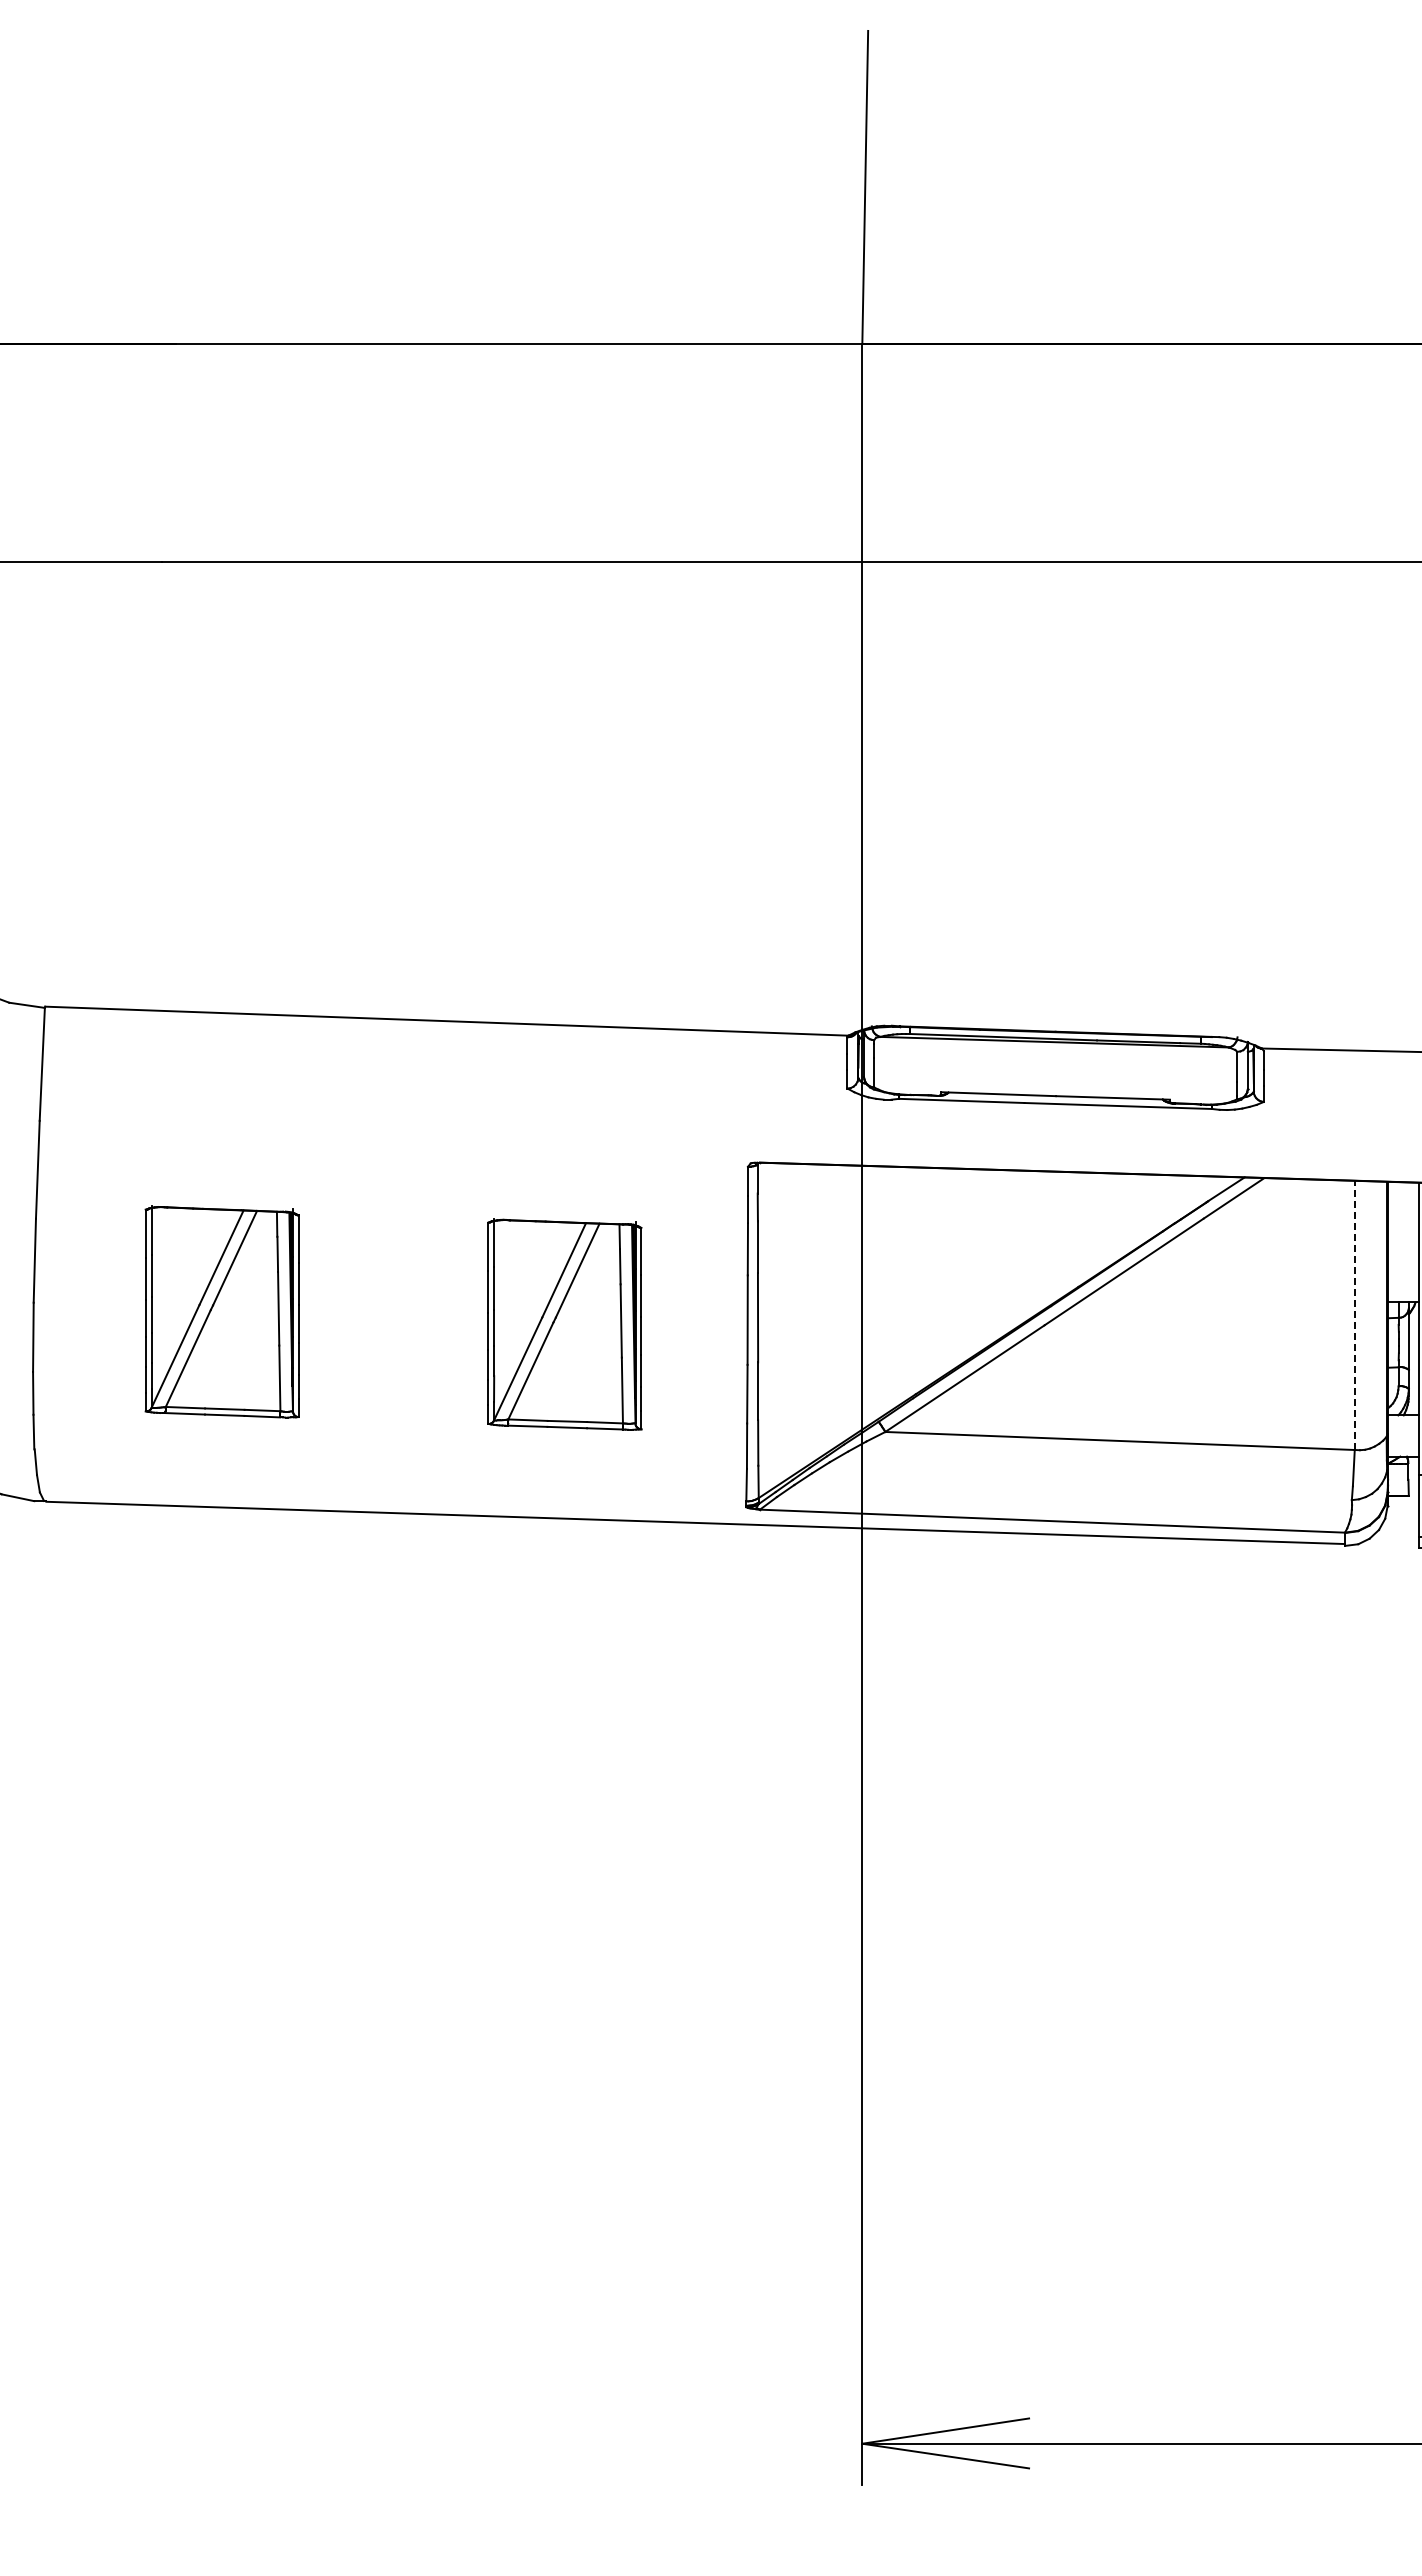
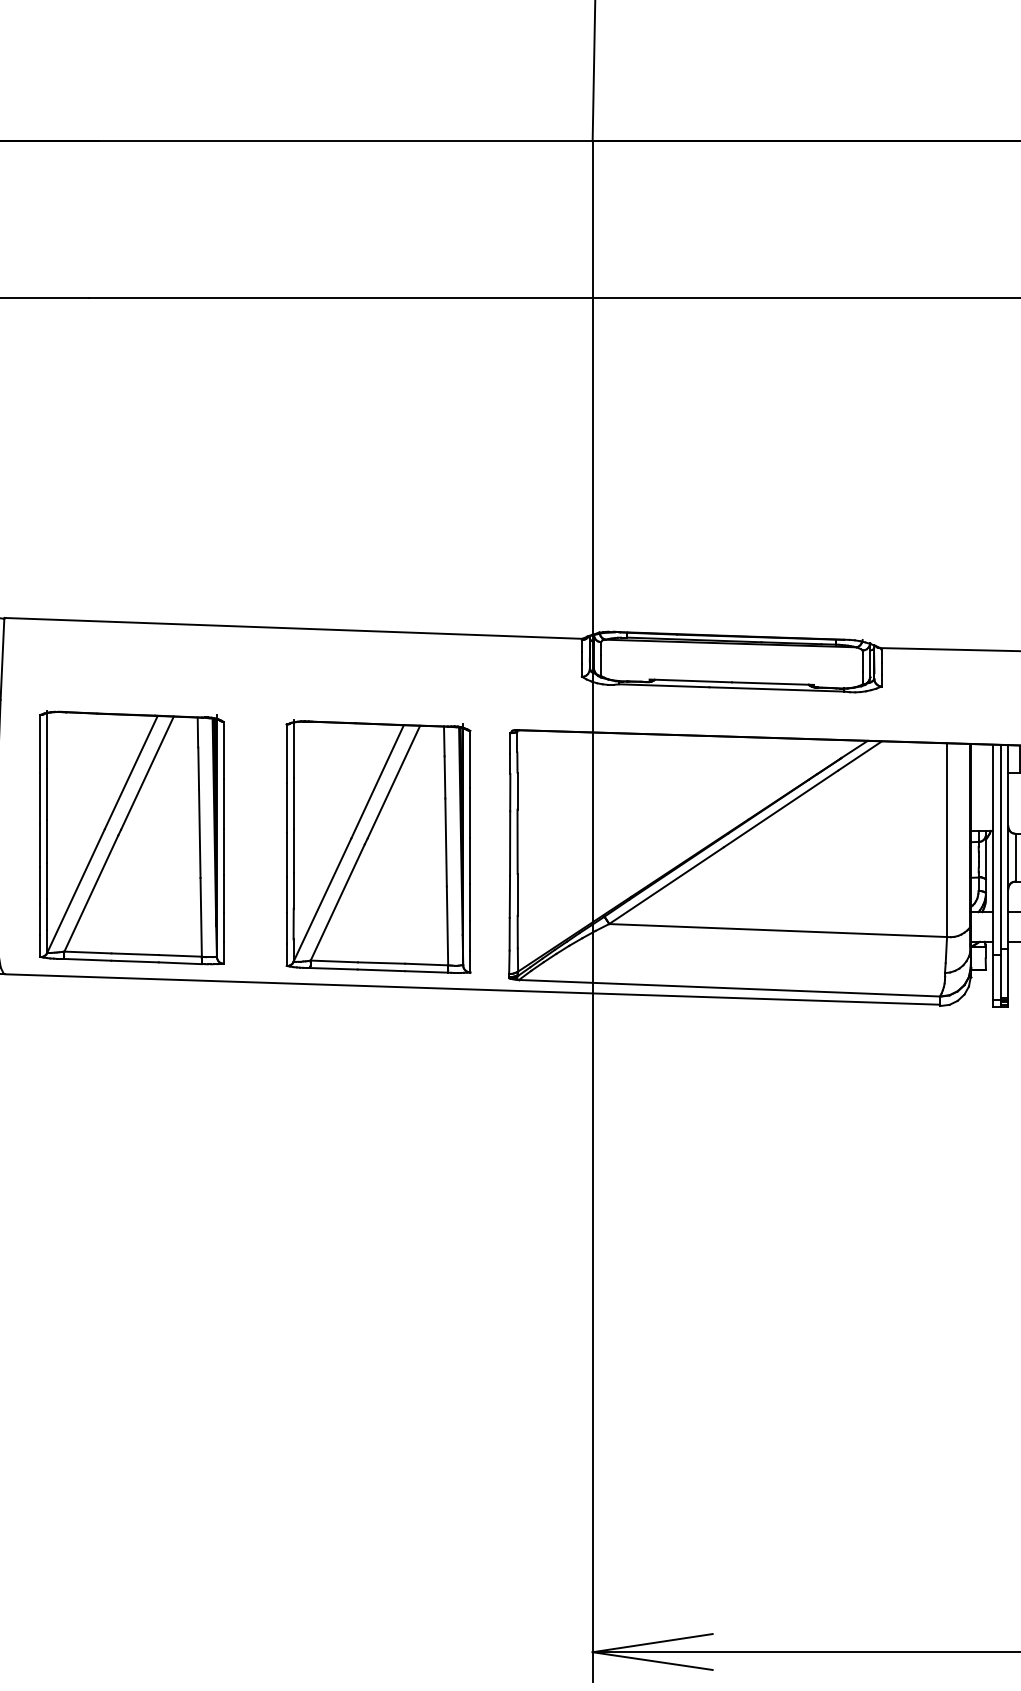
part: (221, 1311) -> (131, 837), size x1.67
line: (1354, 1315) -> (946, 840), dashed -> solid
part: (564, 1324) -> (378, 846), size x1.67

